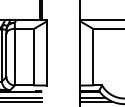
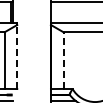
line: (46, 53) -> (16, 56), solid -> dashed
line: (93, 56) -> (63, 59), solid -> dashed

